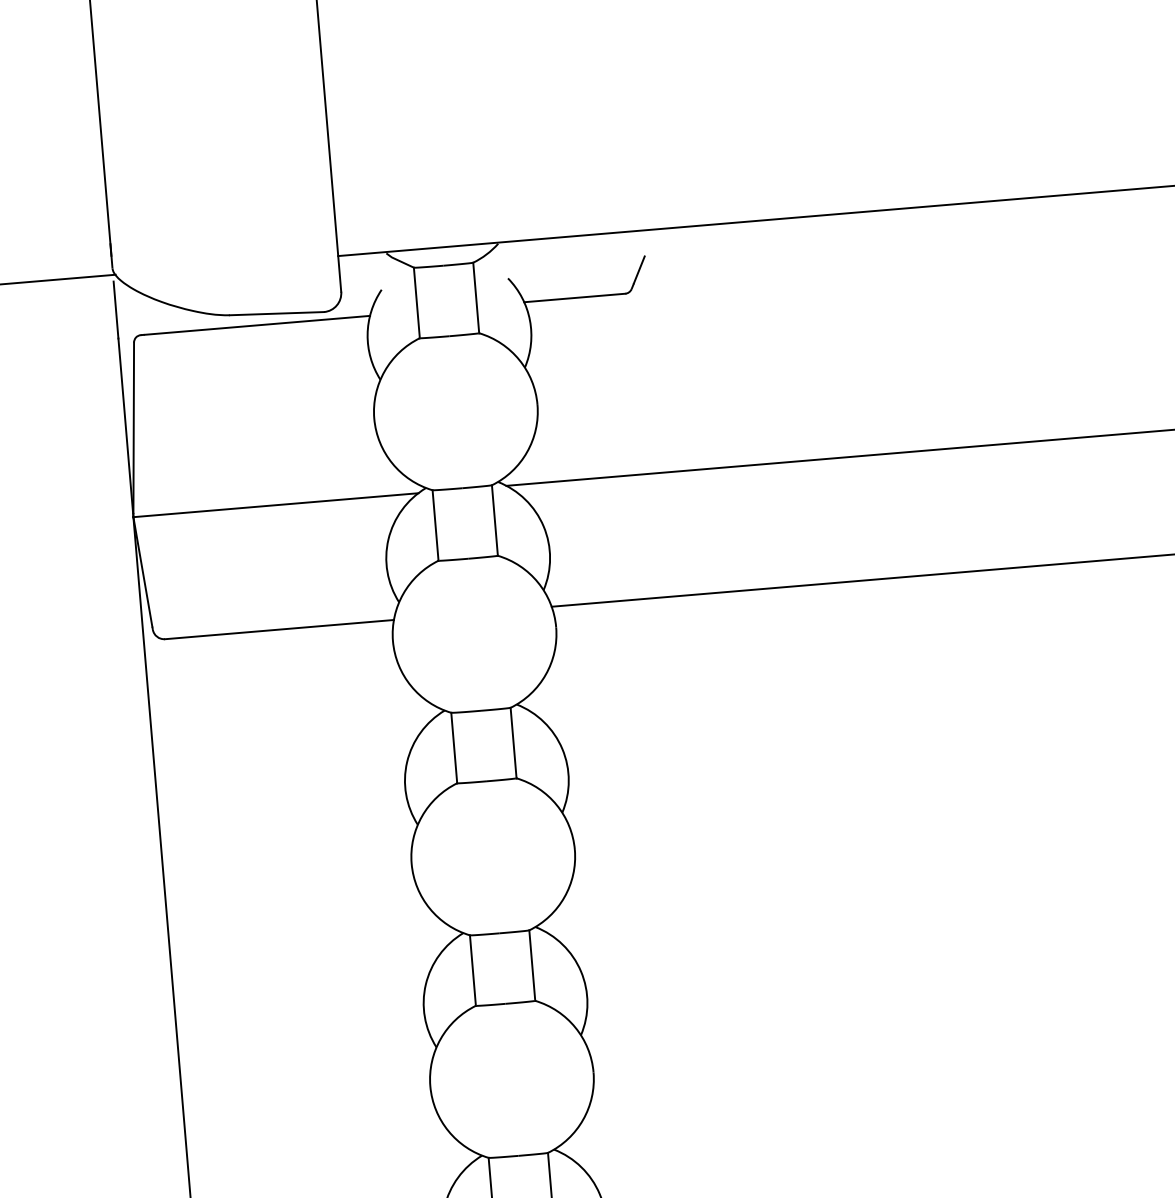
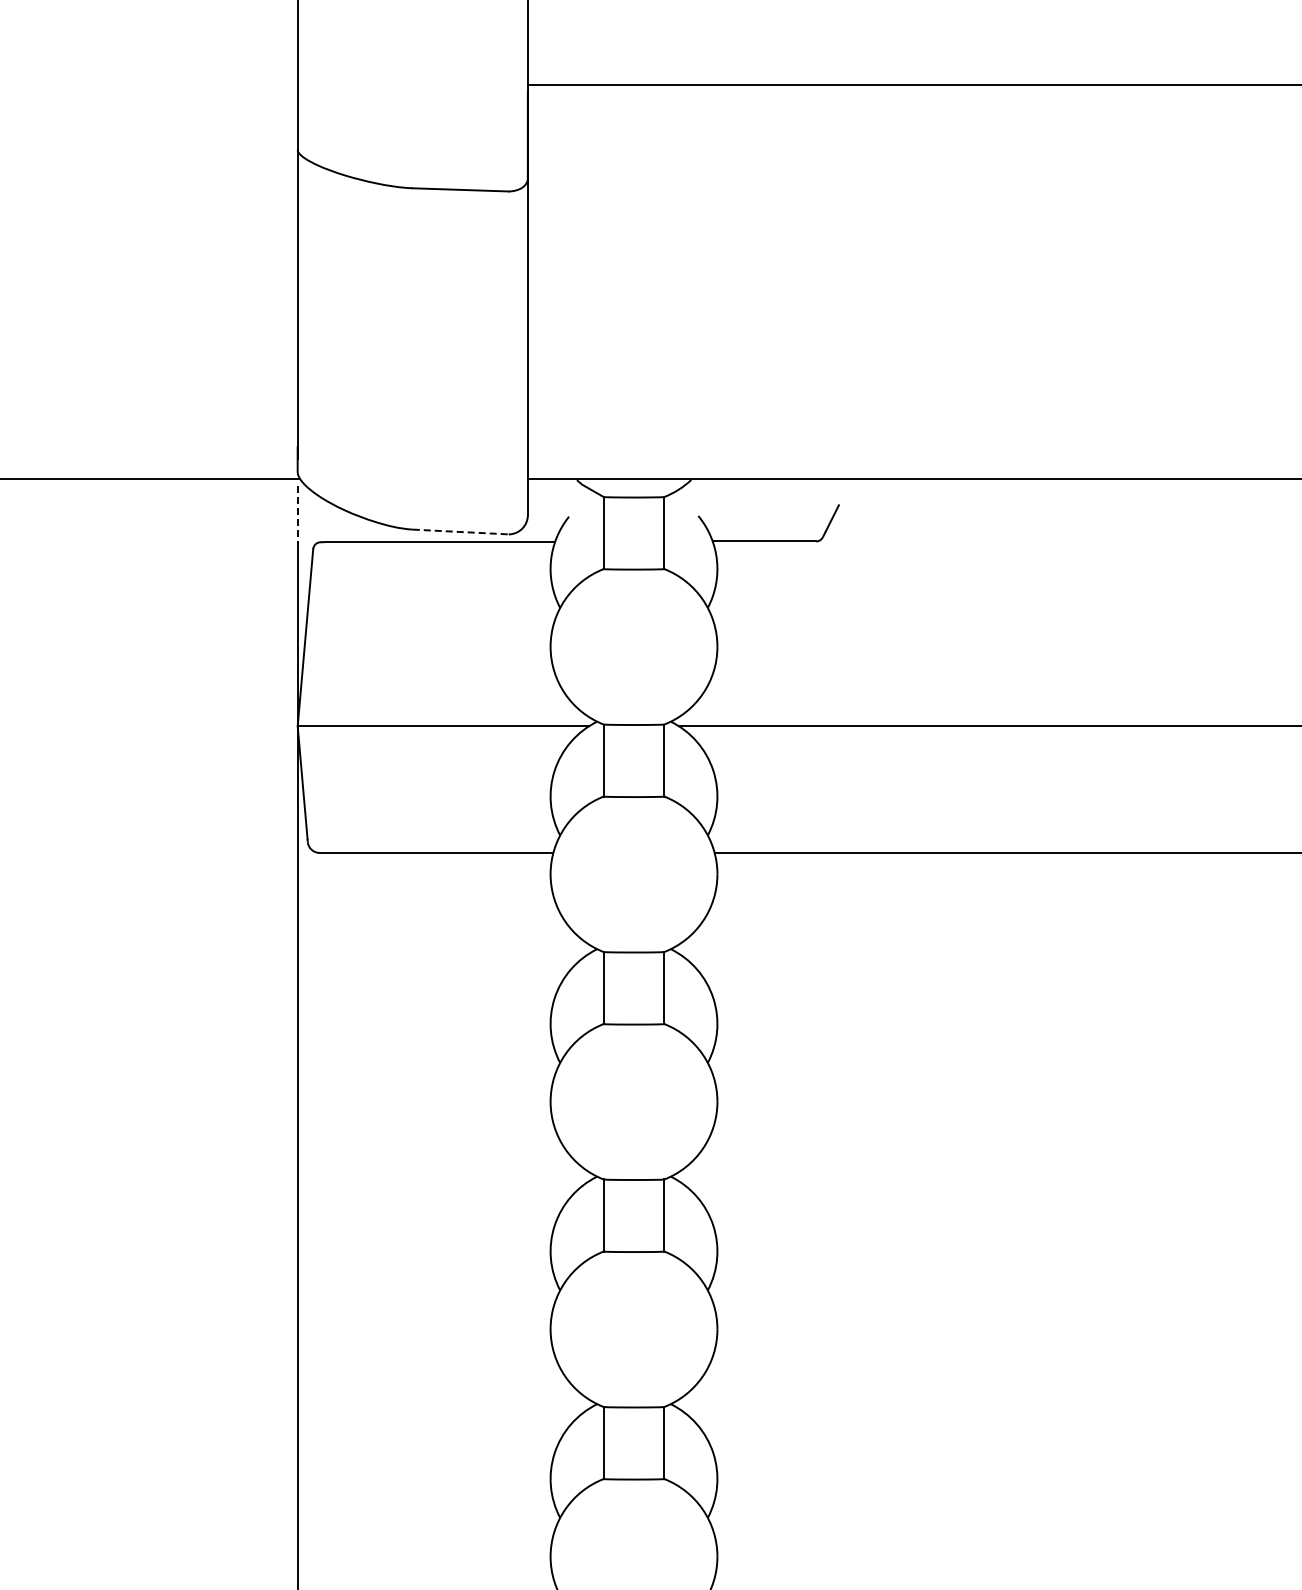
line: (115, 310) -> (297, 515), solid -> dashed
line: (277, 314) -> (461, 532), solid -> dashed

